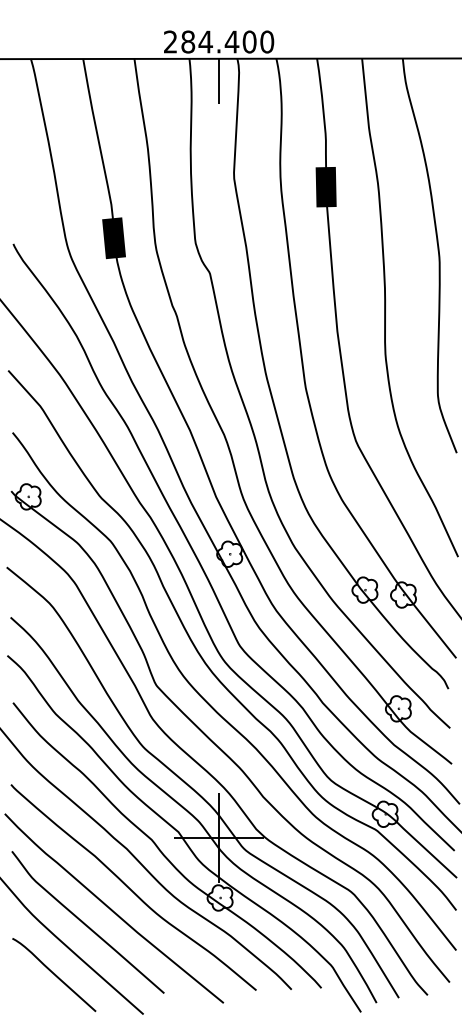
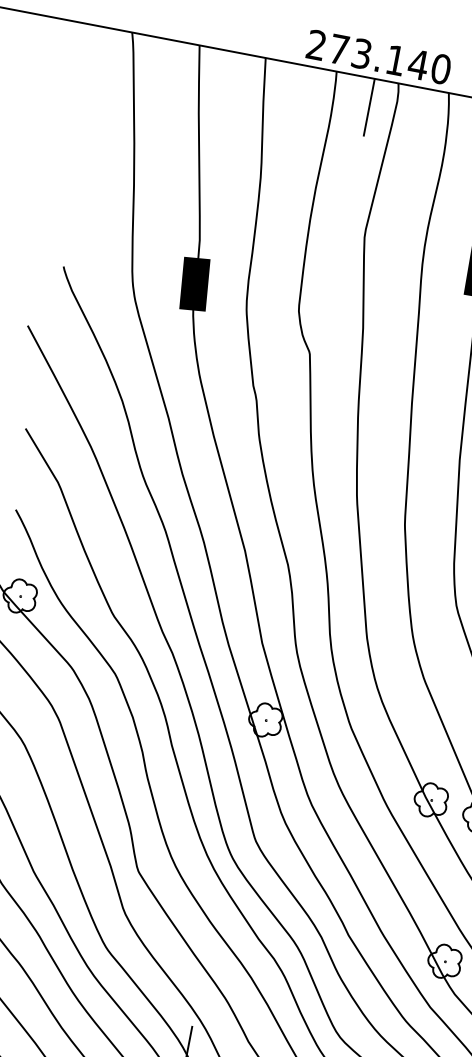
text: (218, 41) -> (378, 56), 284.400 -> 273.140

